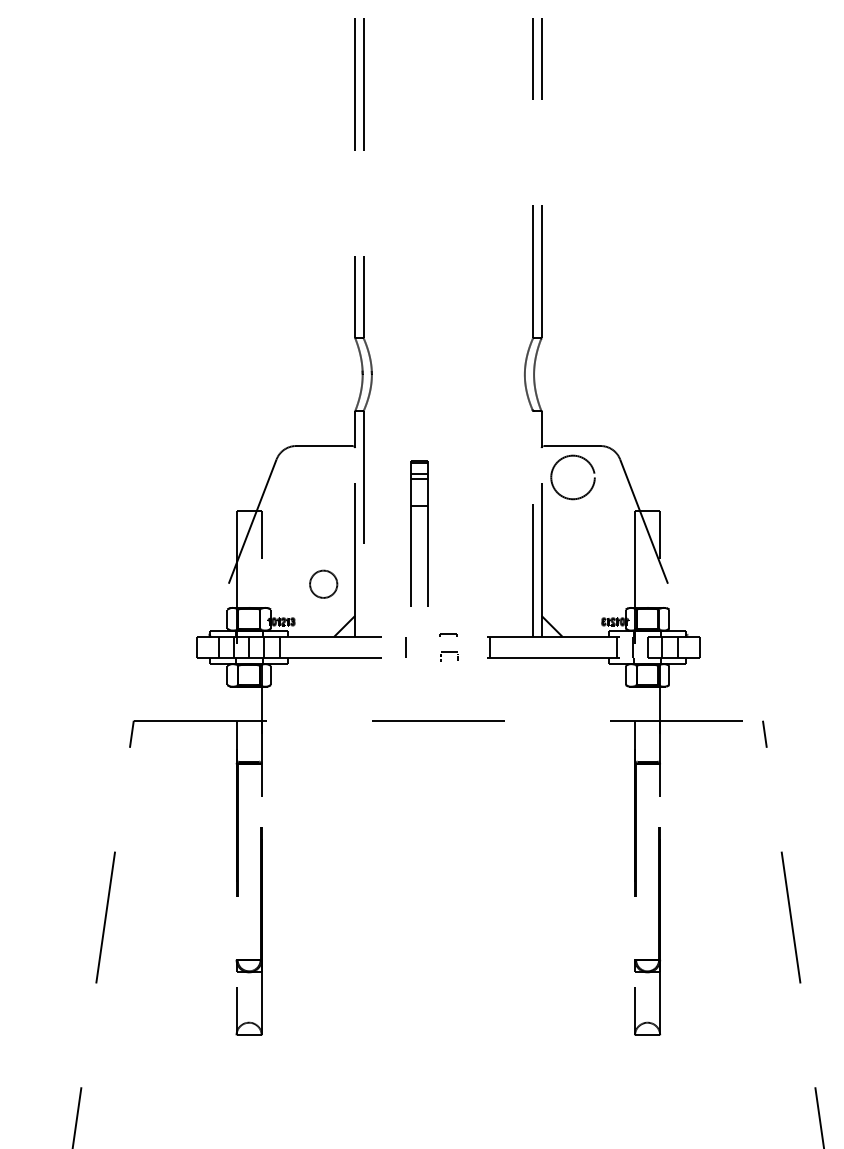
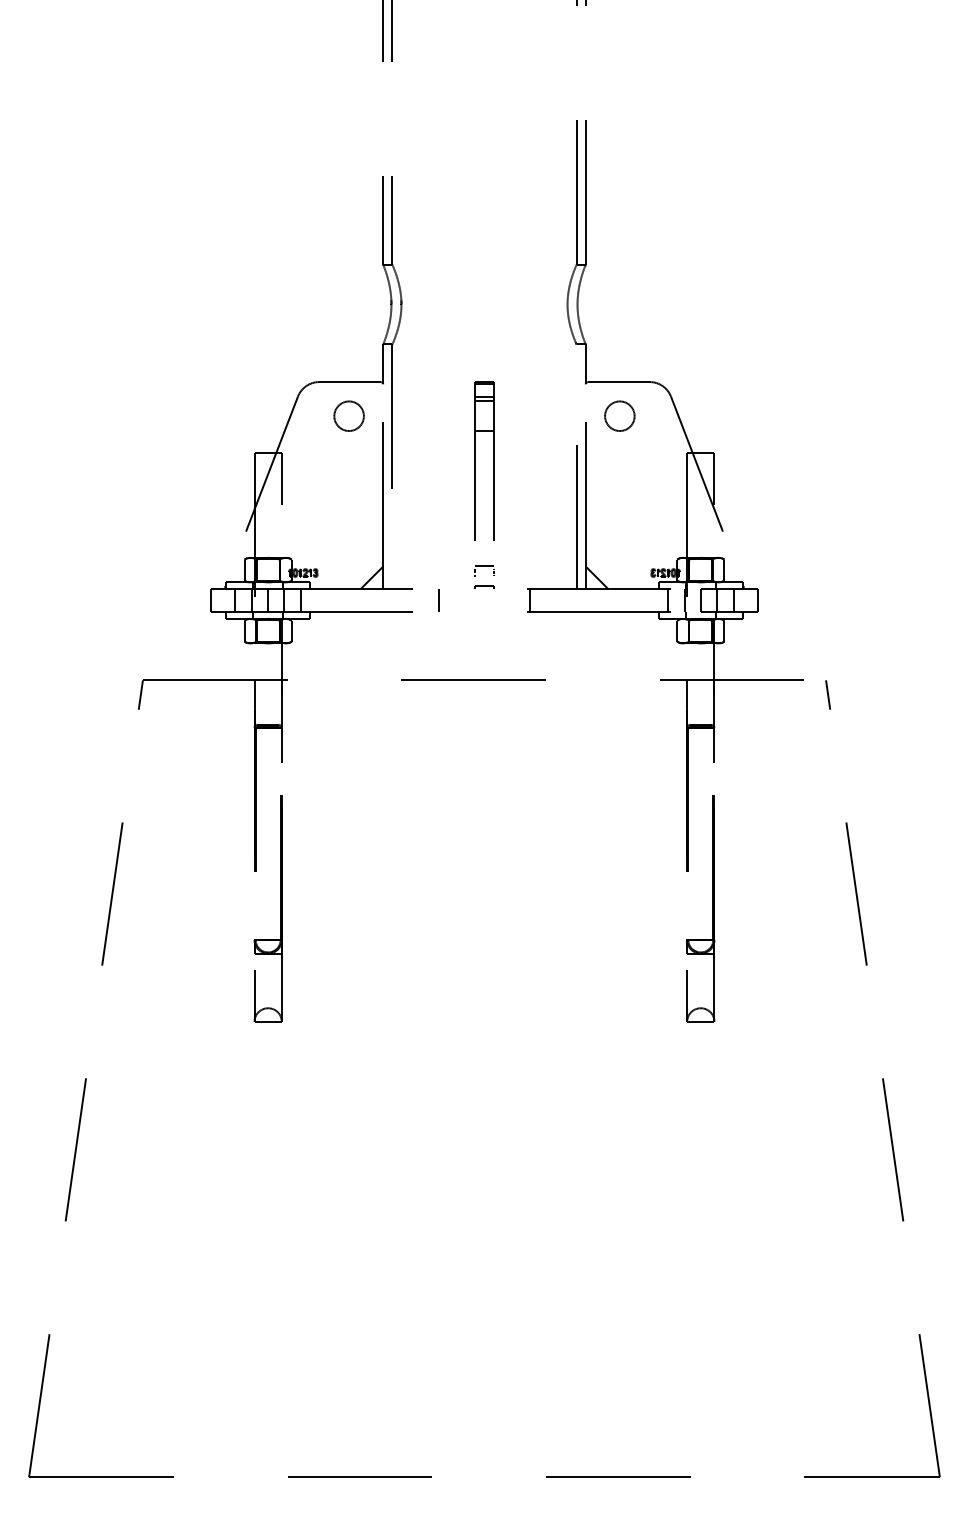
circle: (572, 477) -> (619, 416), size x0.62
part: (411, 532) -> (475, 460), moved
circle: (323, 583) -> (348, 415), moved
part: (449, 655) -> (484, 570), moved

